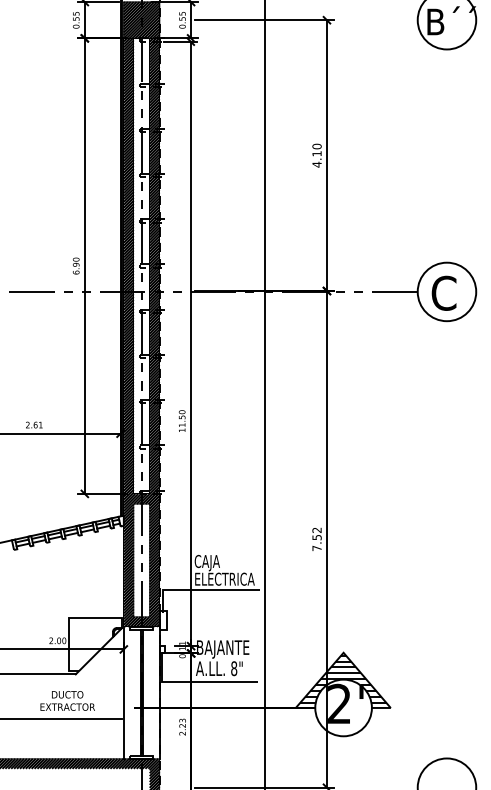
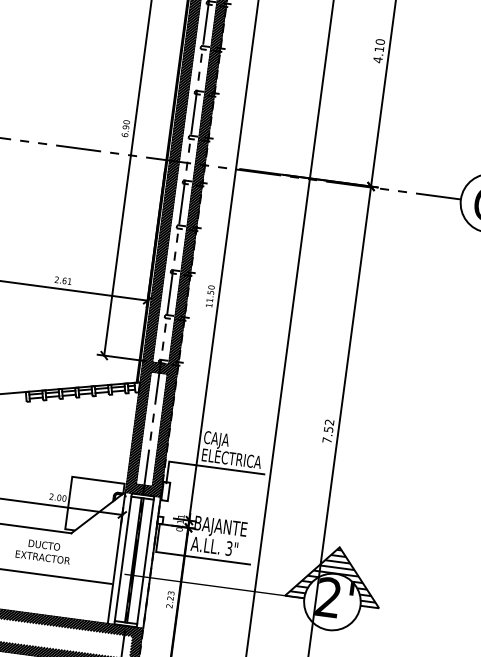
text: (234, 668) -> (229, 548), 8" -> 3"
line: (130, 692) -> (123, 558), added
line: (153, 692) -> (146, 561), added
text: (67, 700) -> (43, 550), moved

